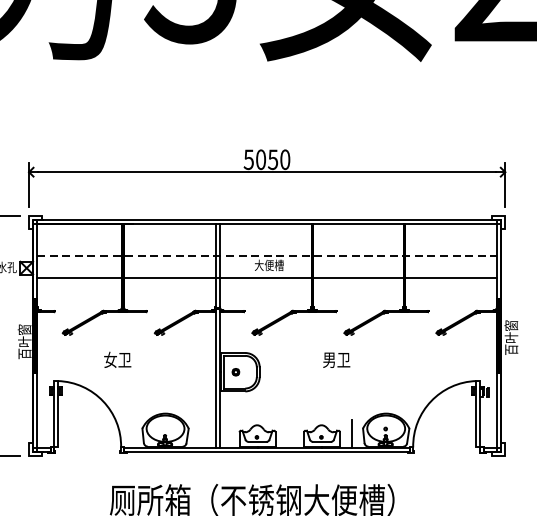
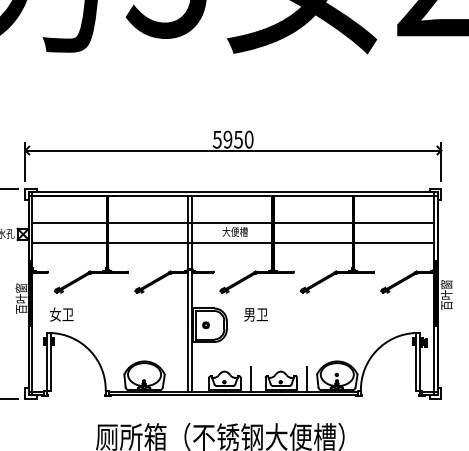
text: (260, 159) -> (227, 139), 5050 -> 5950
line: (267, 255) -> (233, 223), dashed -> solid
text: (117, 359) -> (61, 314), moved
text: (336, 359) -> (255, 314), moved
line: (287, 434) -> (251, 379), added

